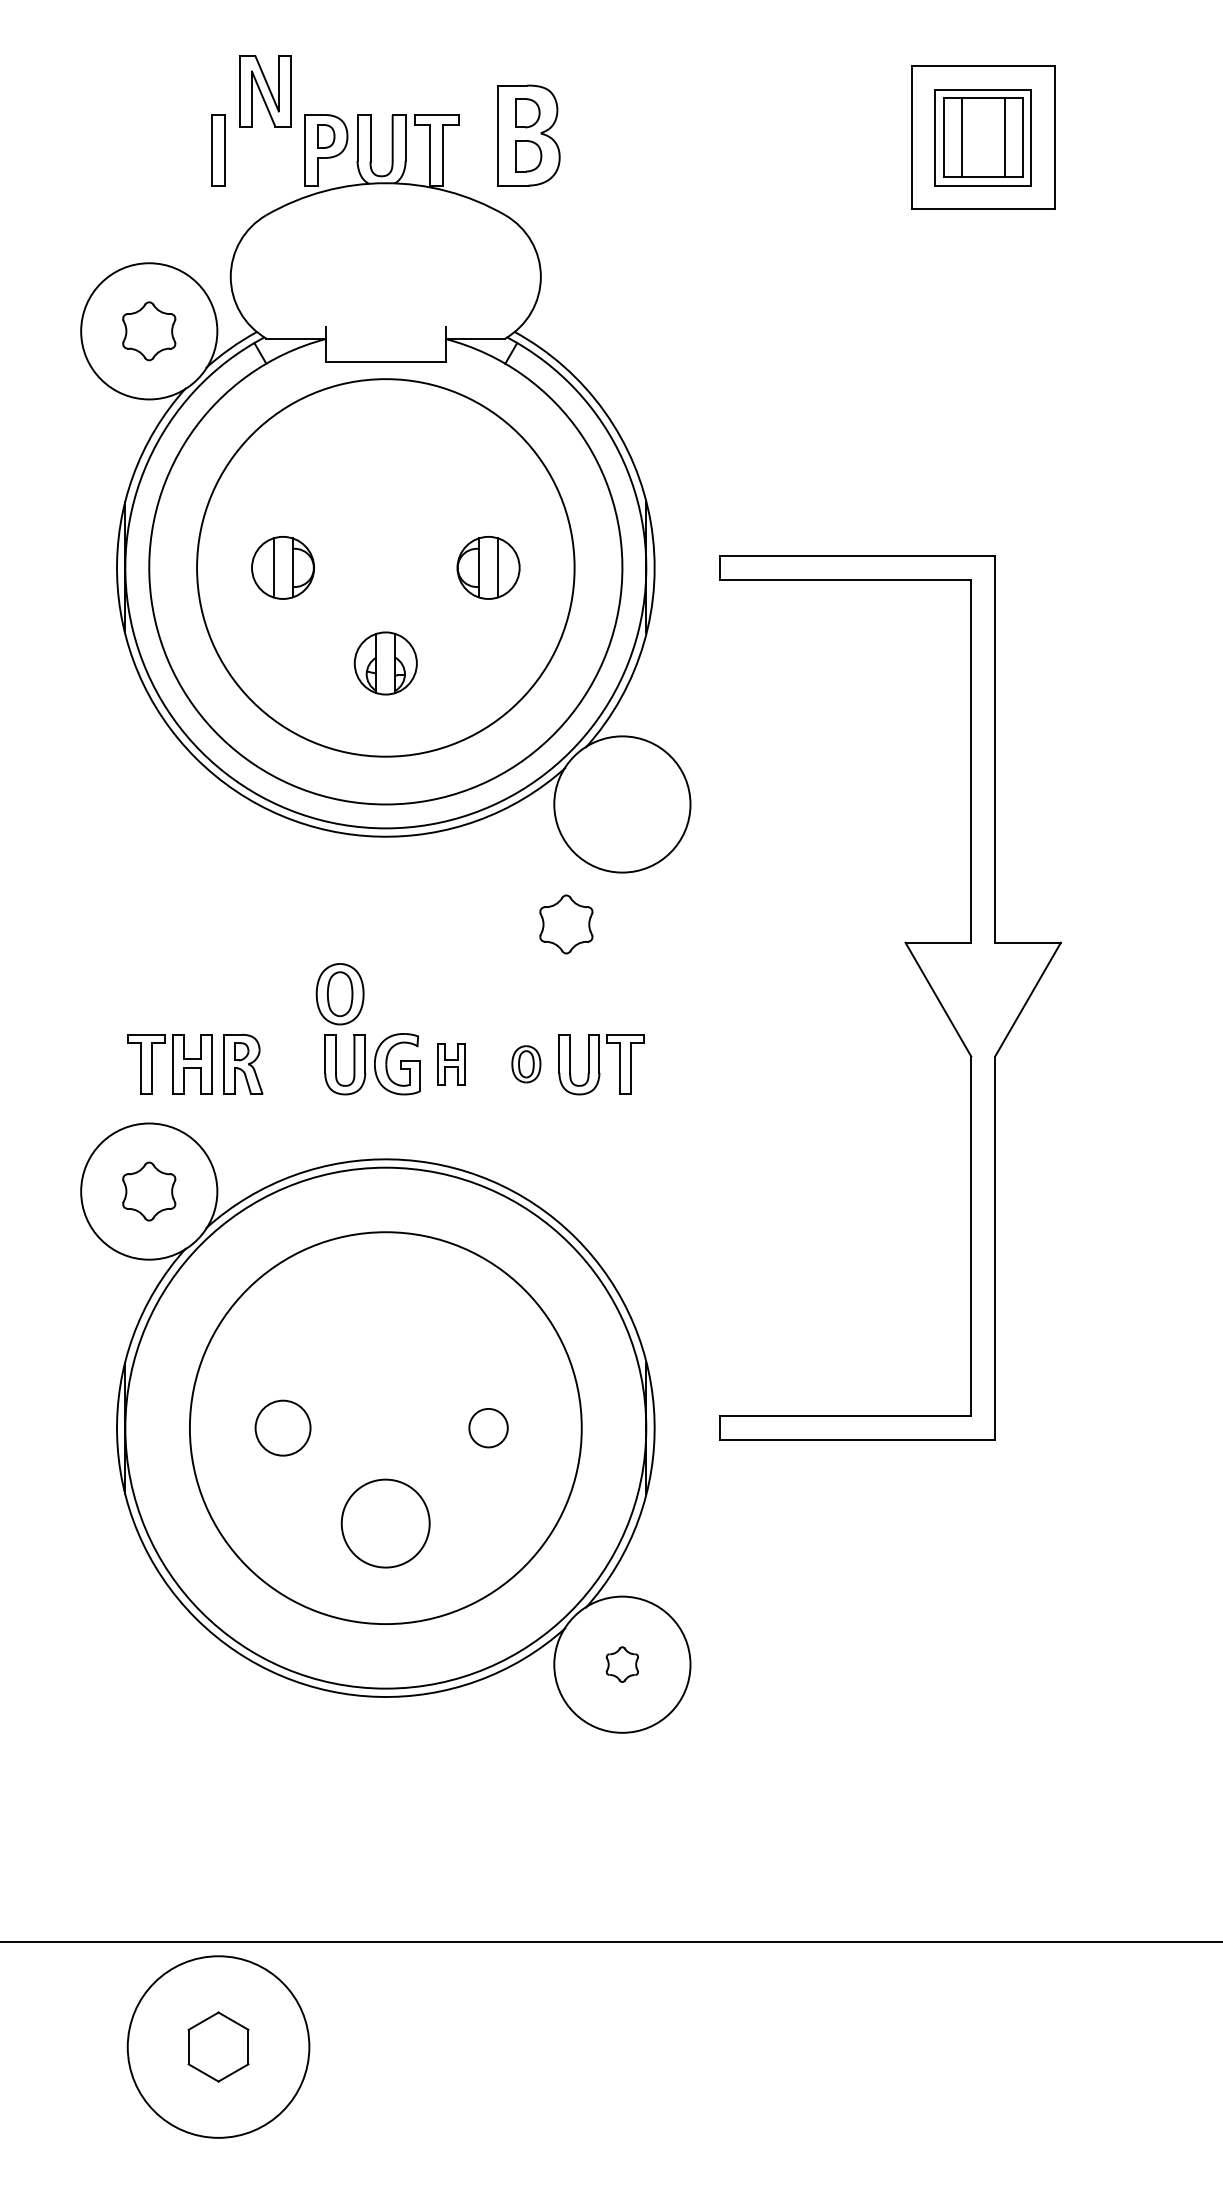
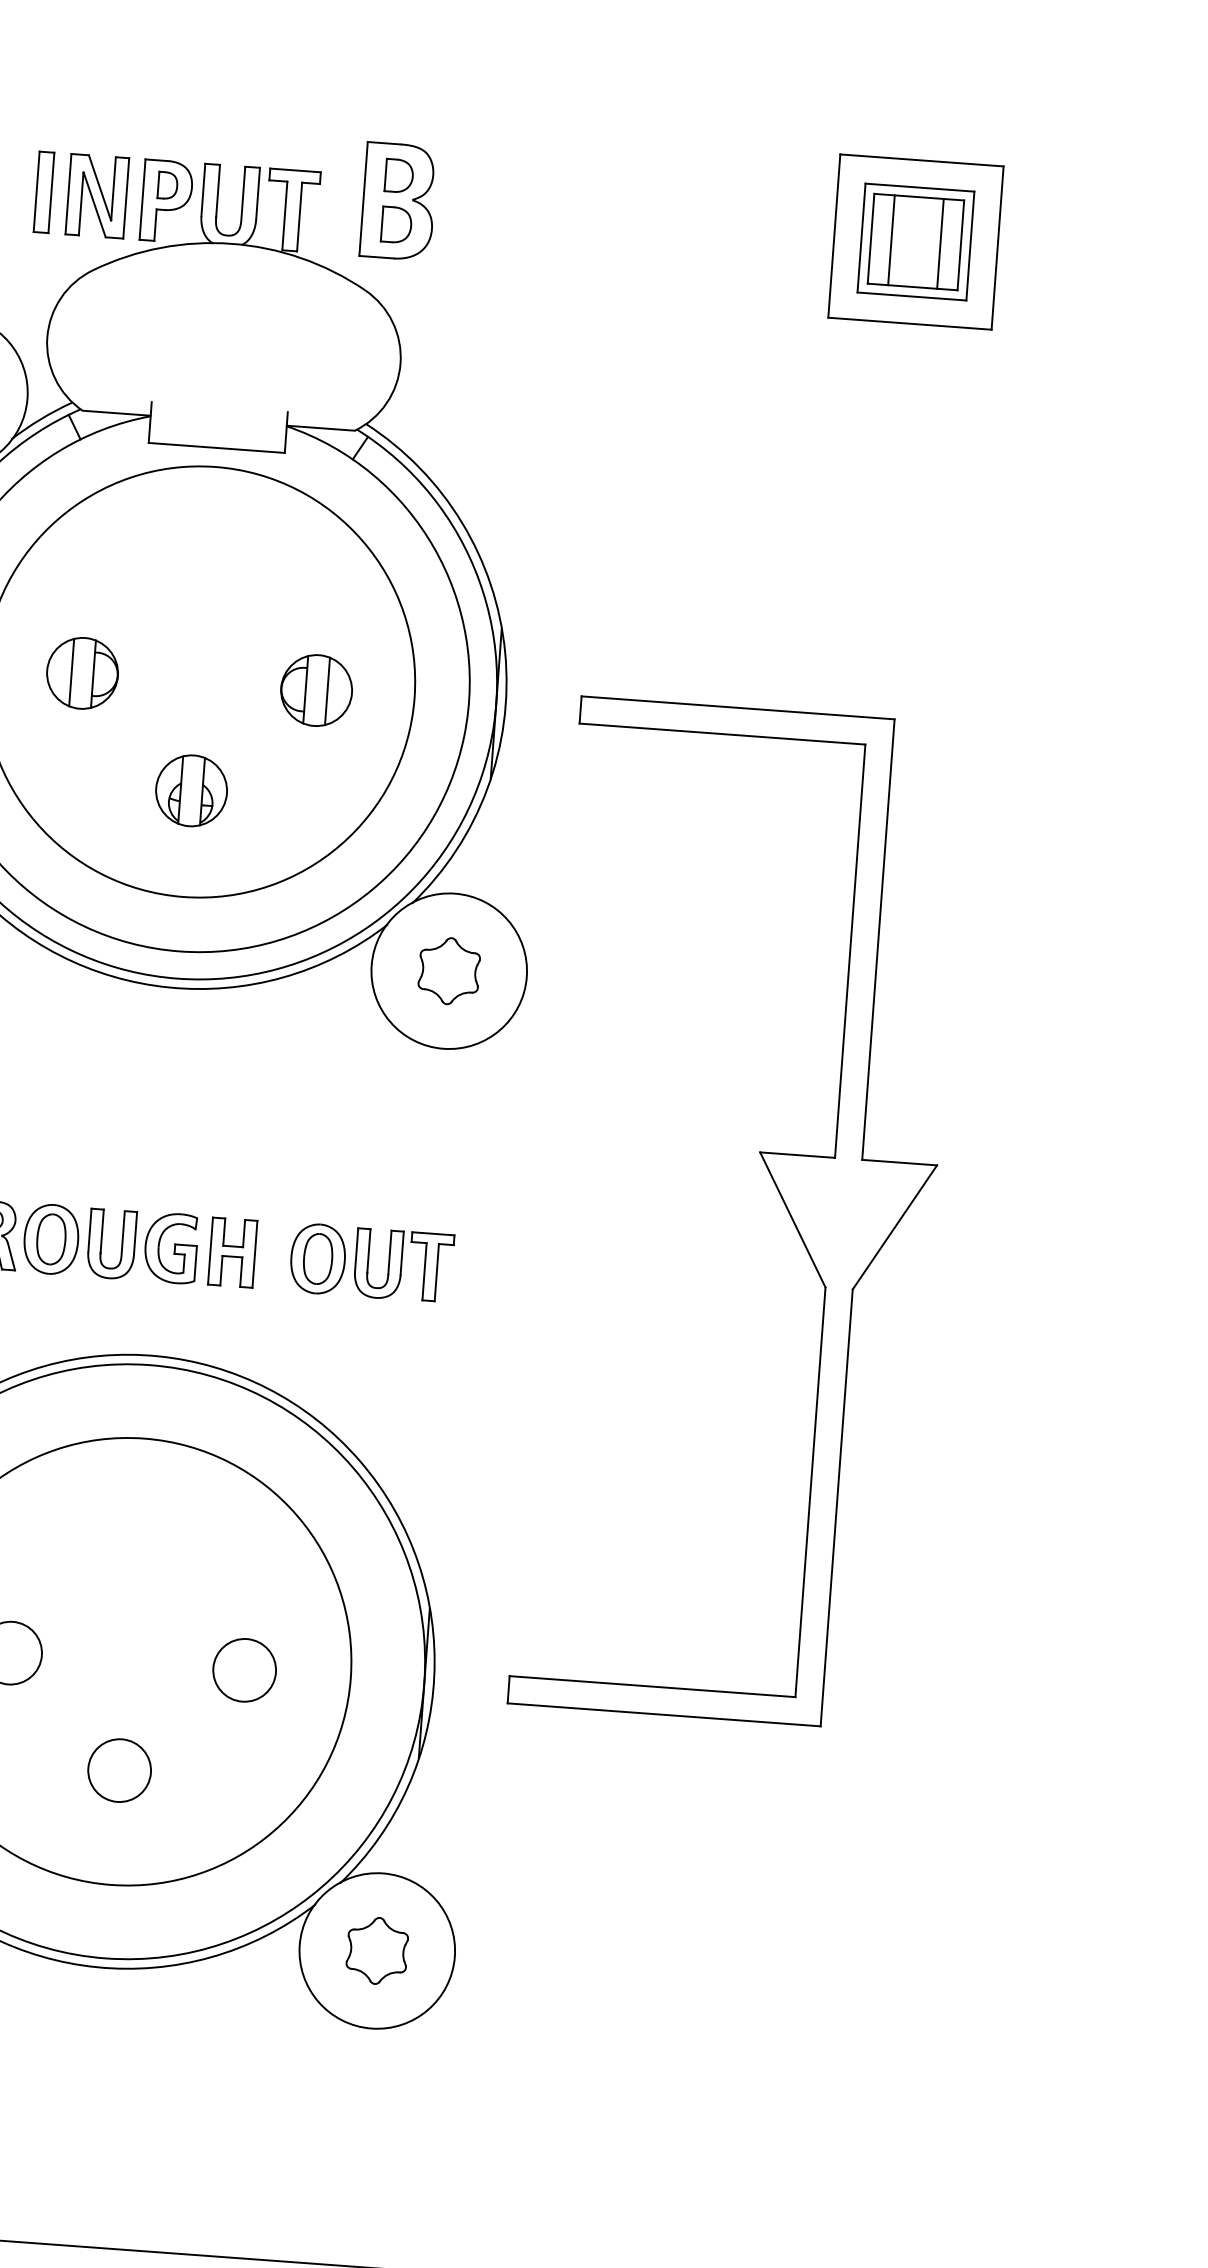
part: (265, 91) -> (97, 196), moved
part: (566, 924) -> (449, 971), moved
part: (339, 994) -> (50, 1239), moved
part: (451, 1064) -> (232, 1253), size x1.43
part: (526, 1064) -> (318, 1259), size x1.67
circle: (488, 1427) -> (244, 1669), size x1.43
circle: (385, 1523) -> (119, 1770), size x0.62
part: (622, 1664) -> (377, 1950), size x1.67

